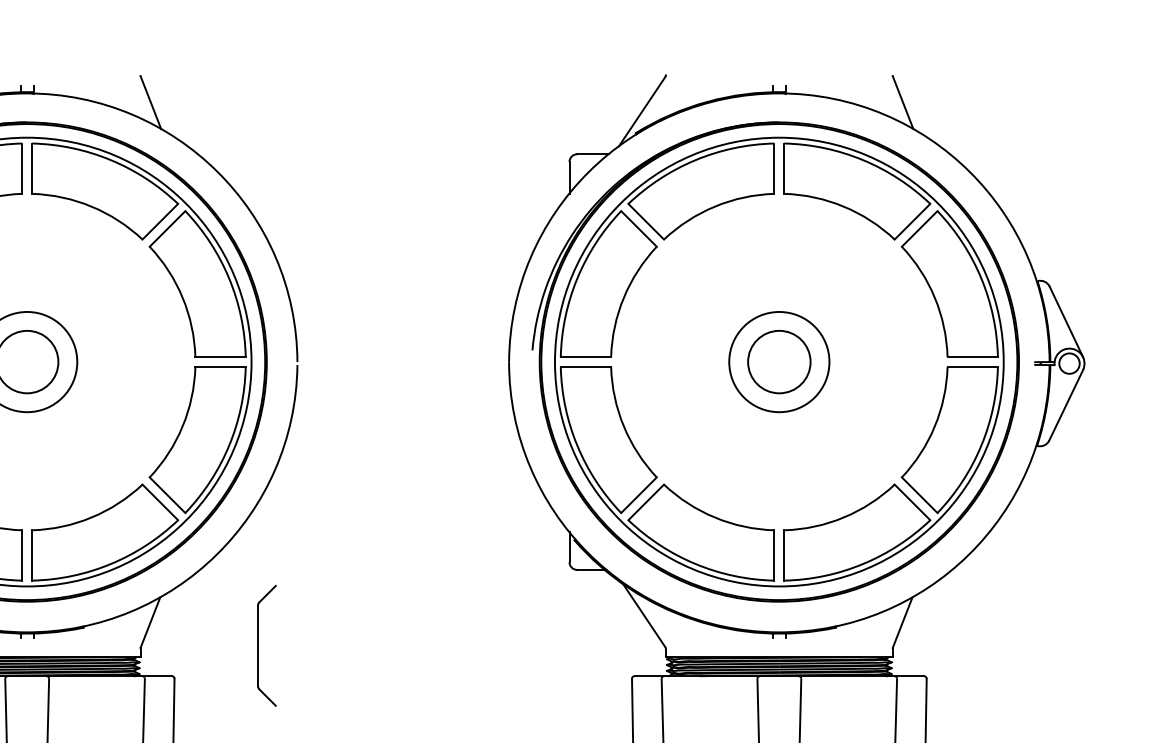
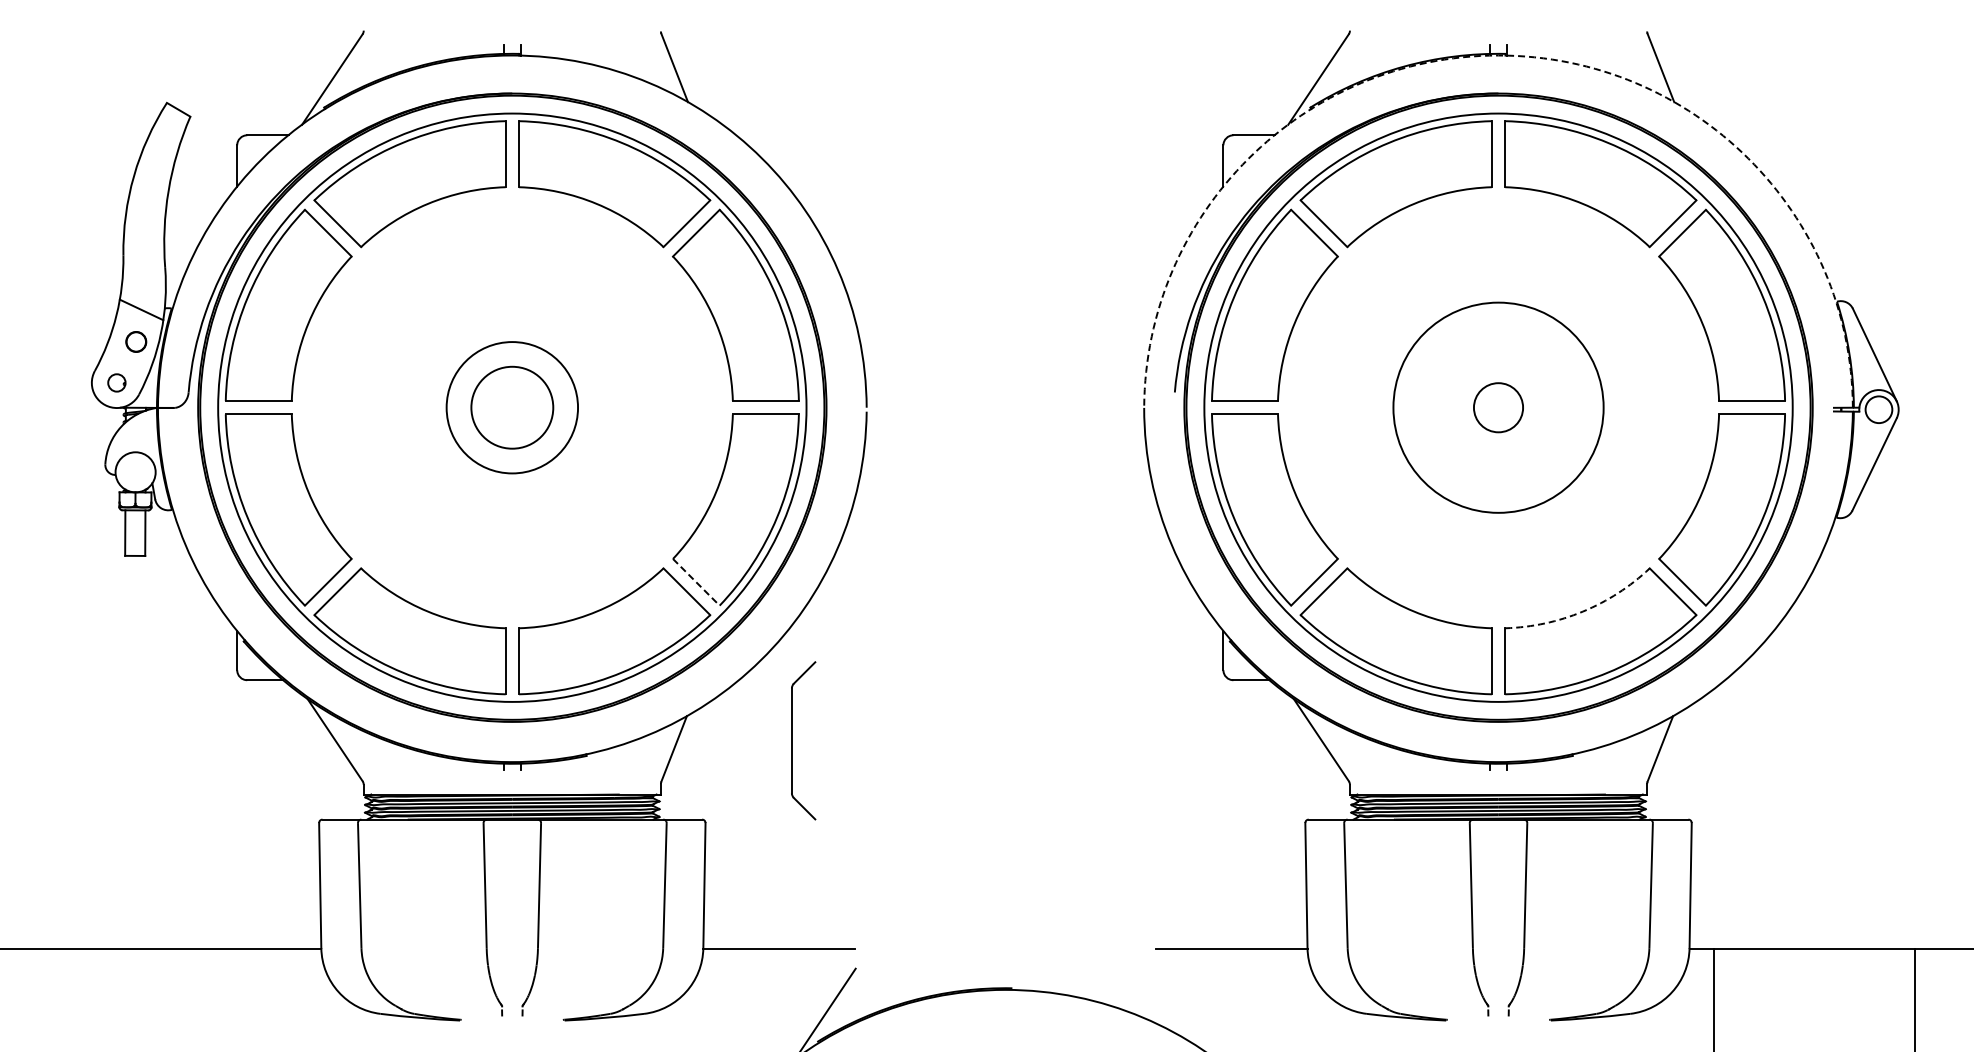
arc: (779, 93) -> (1498, 55), solid -> dashed
circle: (779, 361) -> (1498, 407), size x0.6
circle: (779, 361) -> (1498, 407), size x1.6
line: (167, 495) -> (696, 582), solid -> dashed
arc: (843, 517) -> (1582, 611), solid -> dashed
part: (258, 645) -> (792, 740), moved

